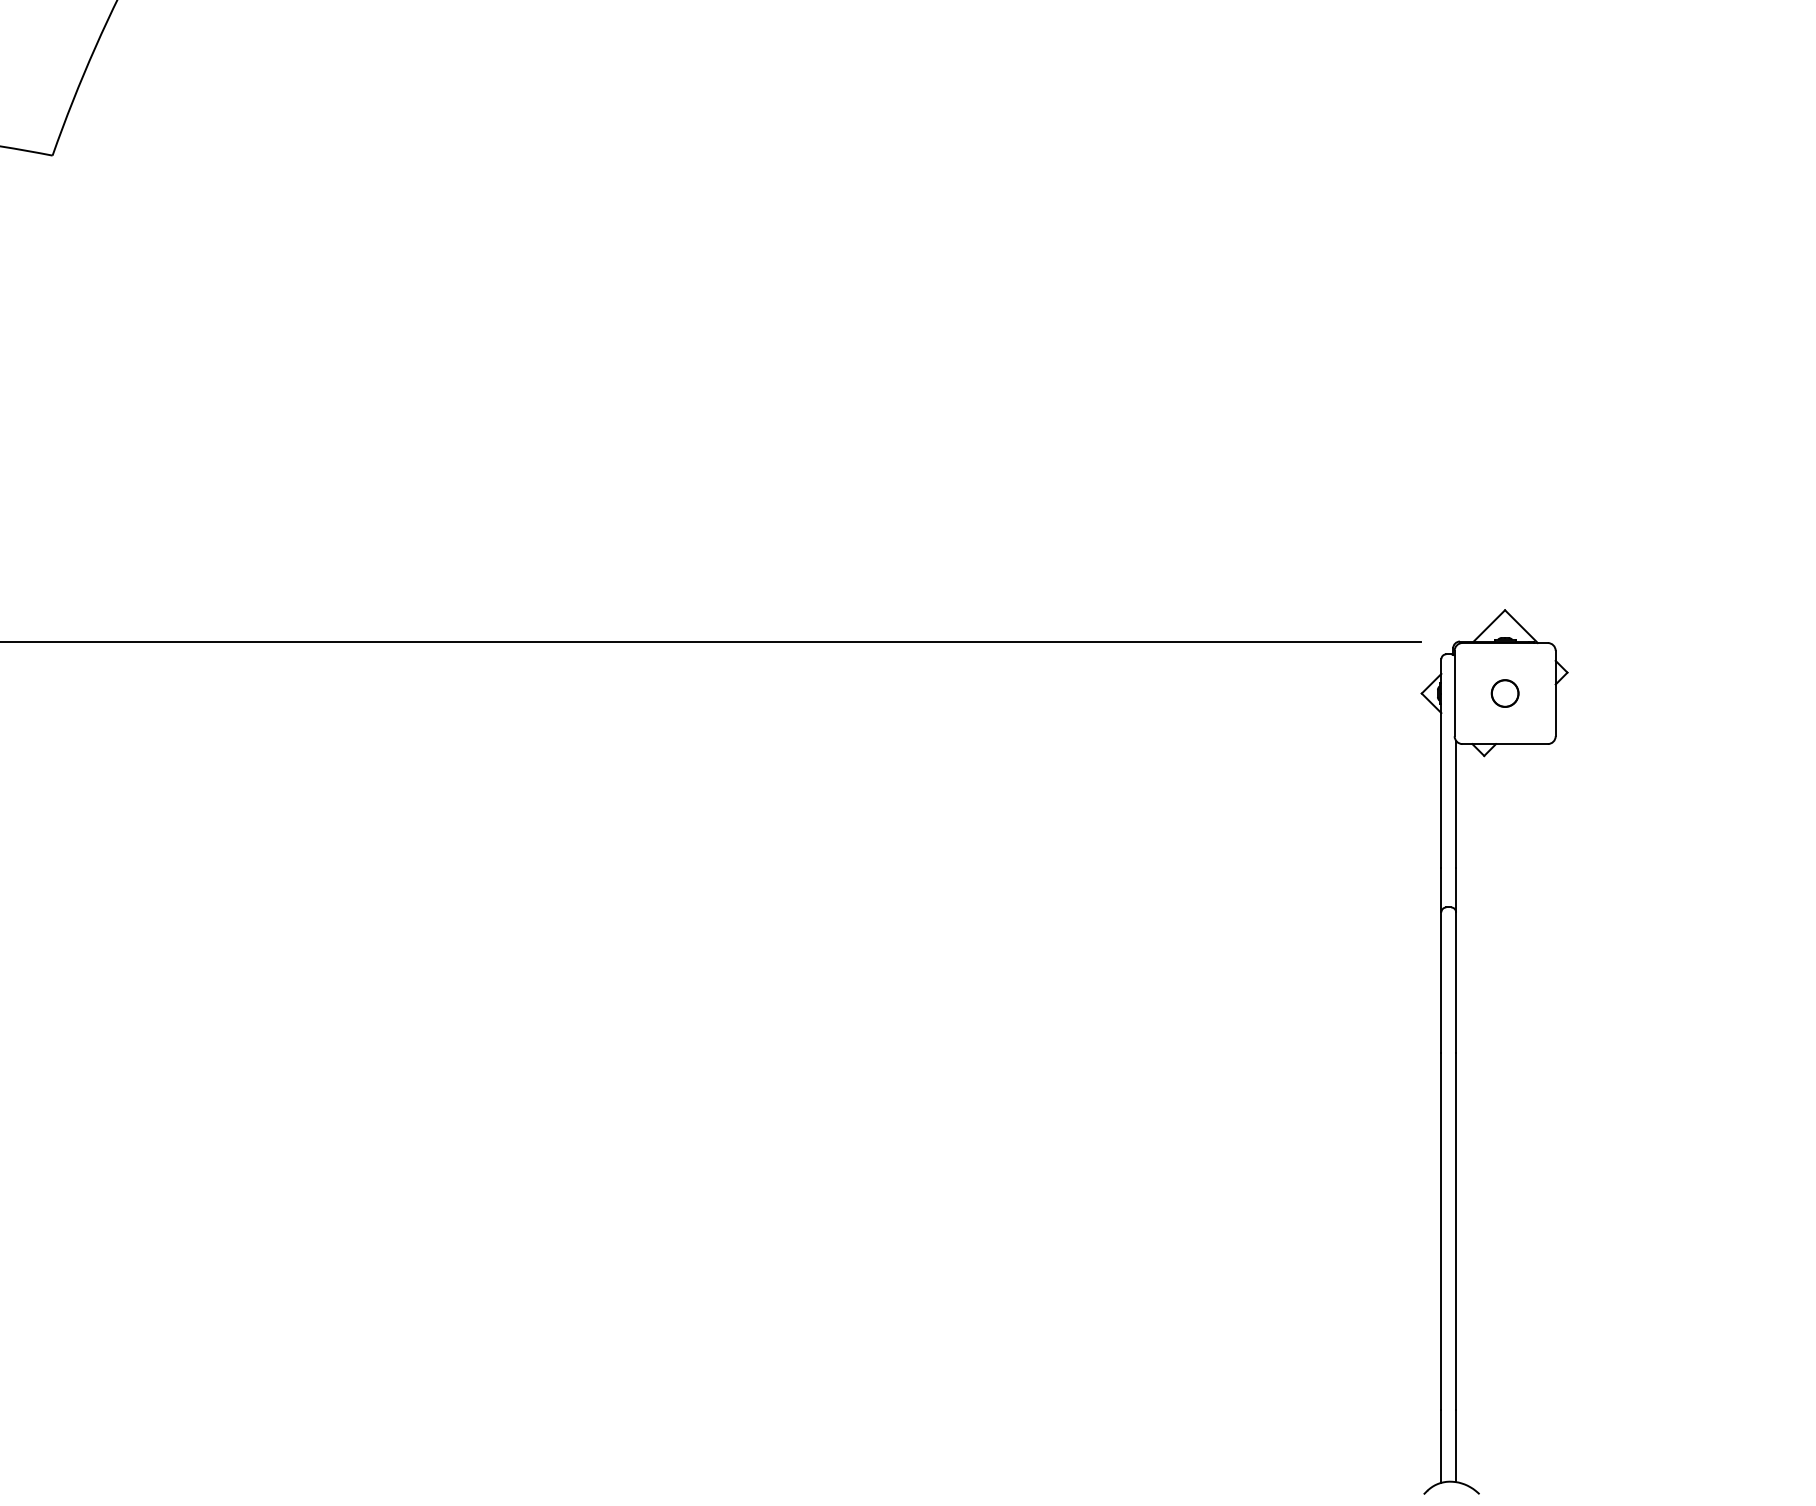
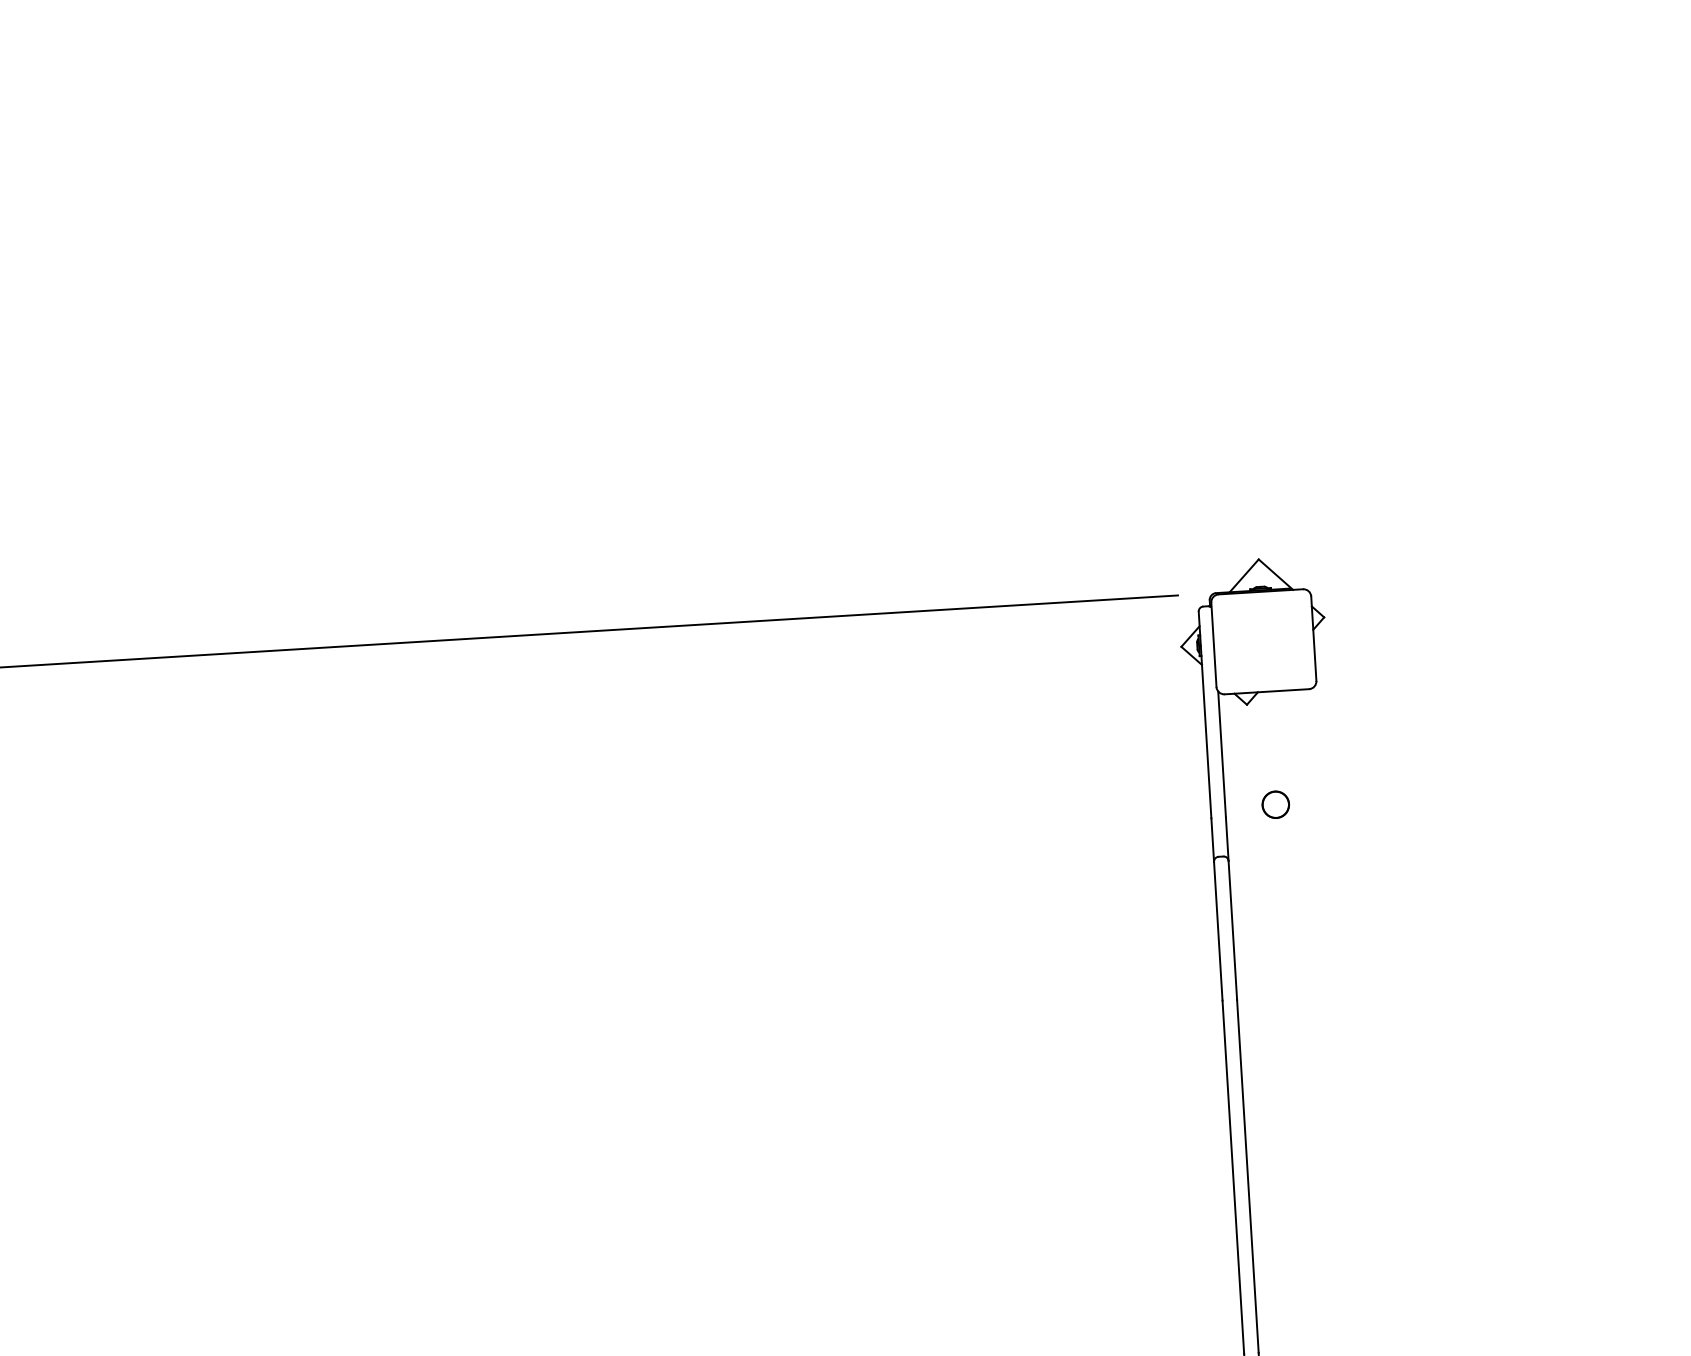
part: (1504, 693) -> (1275, 804), moved

